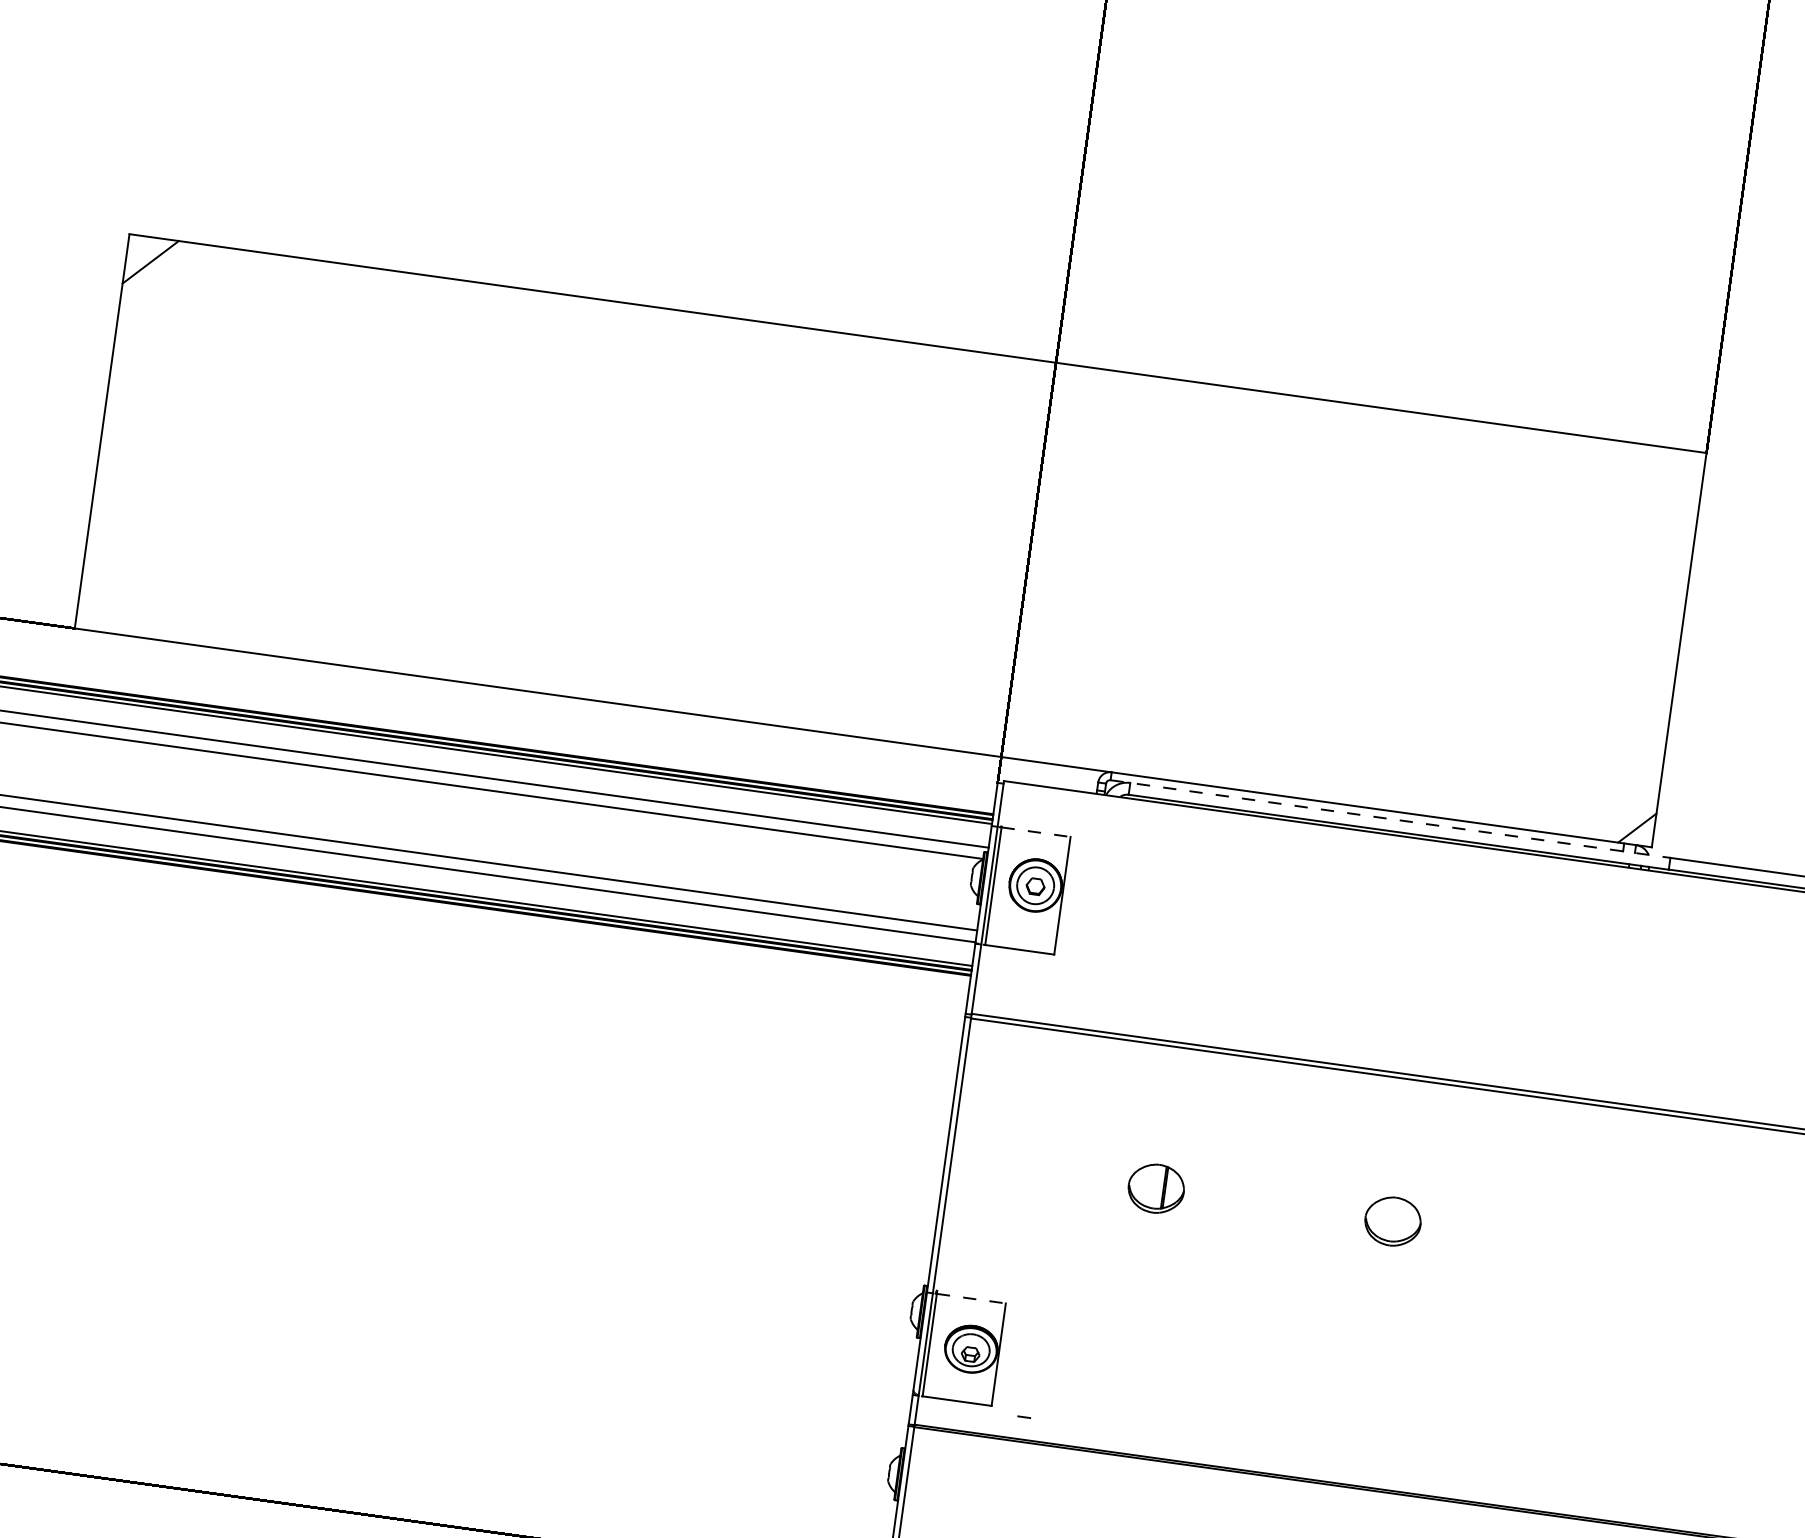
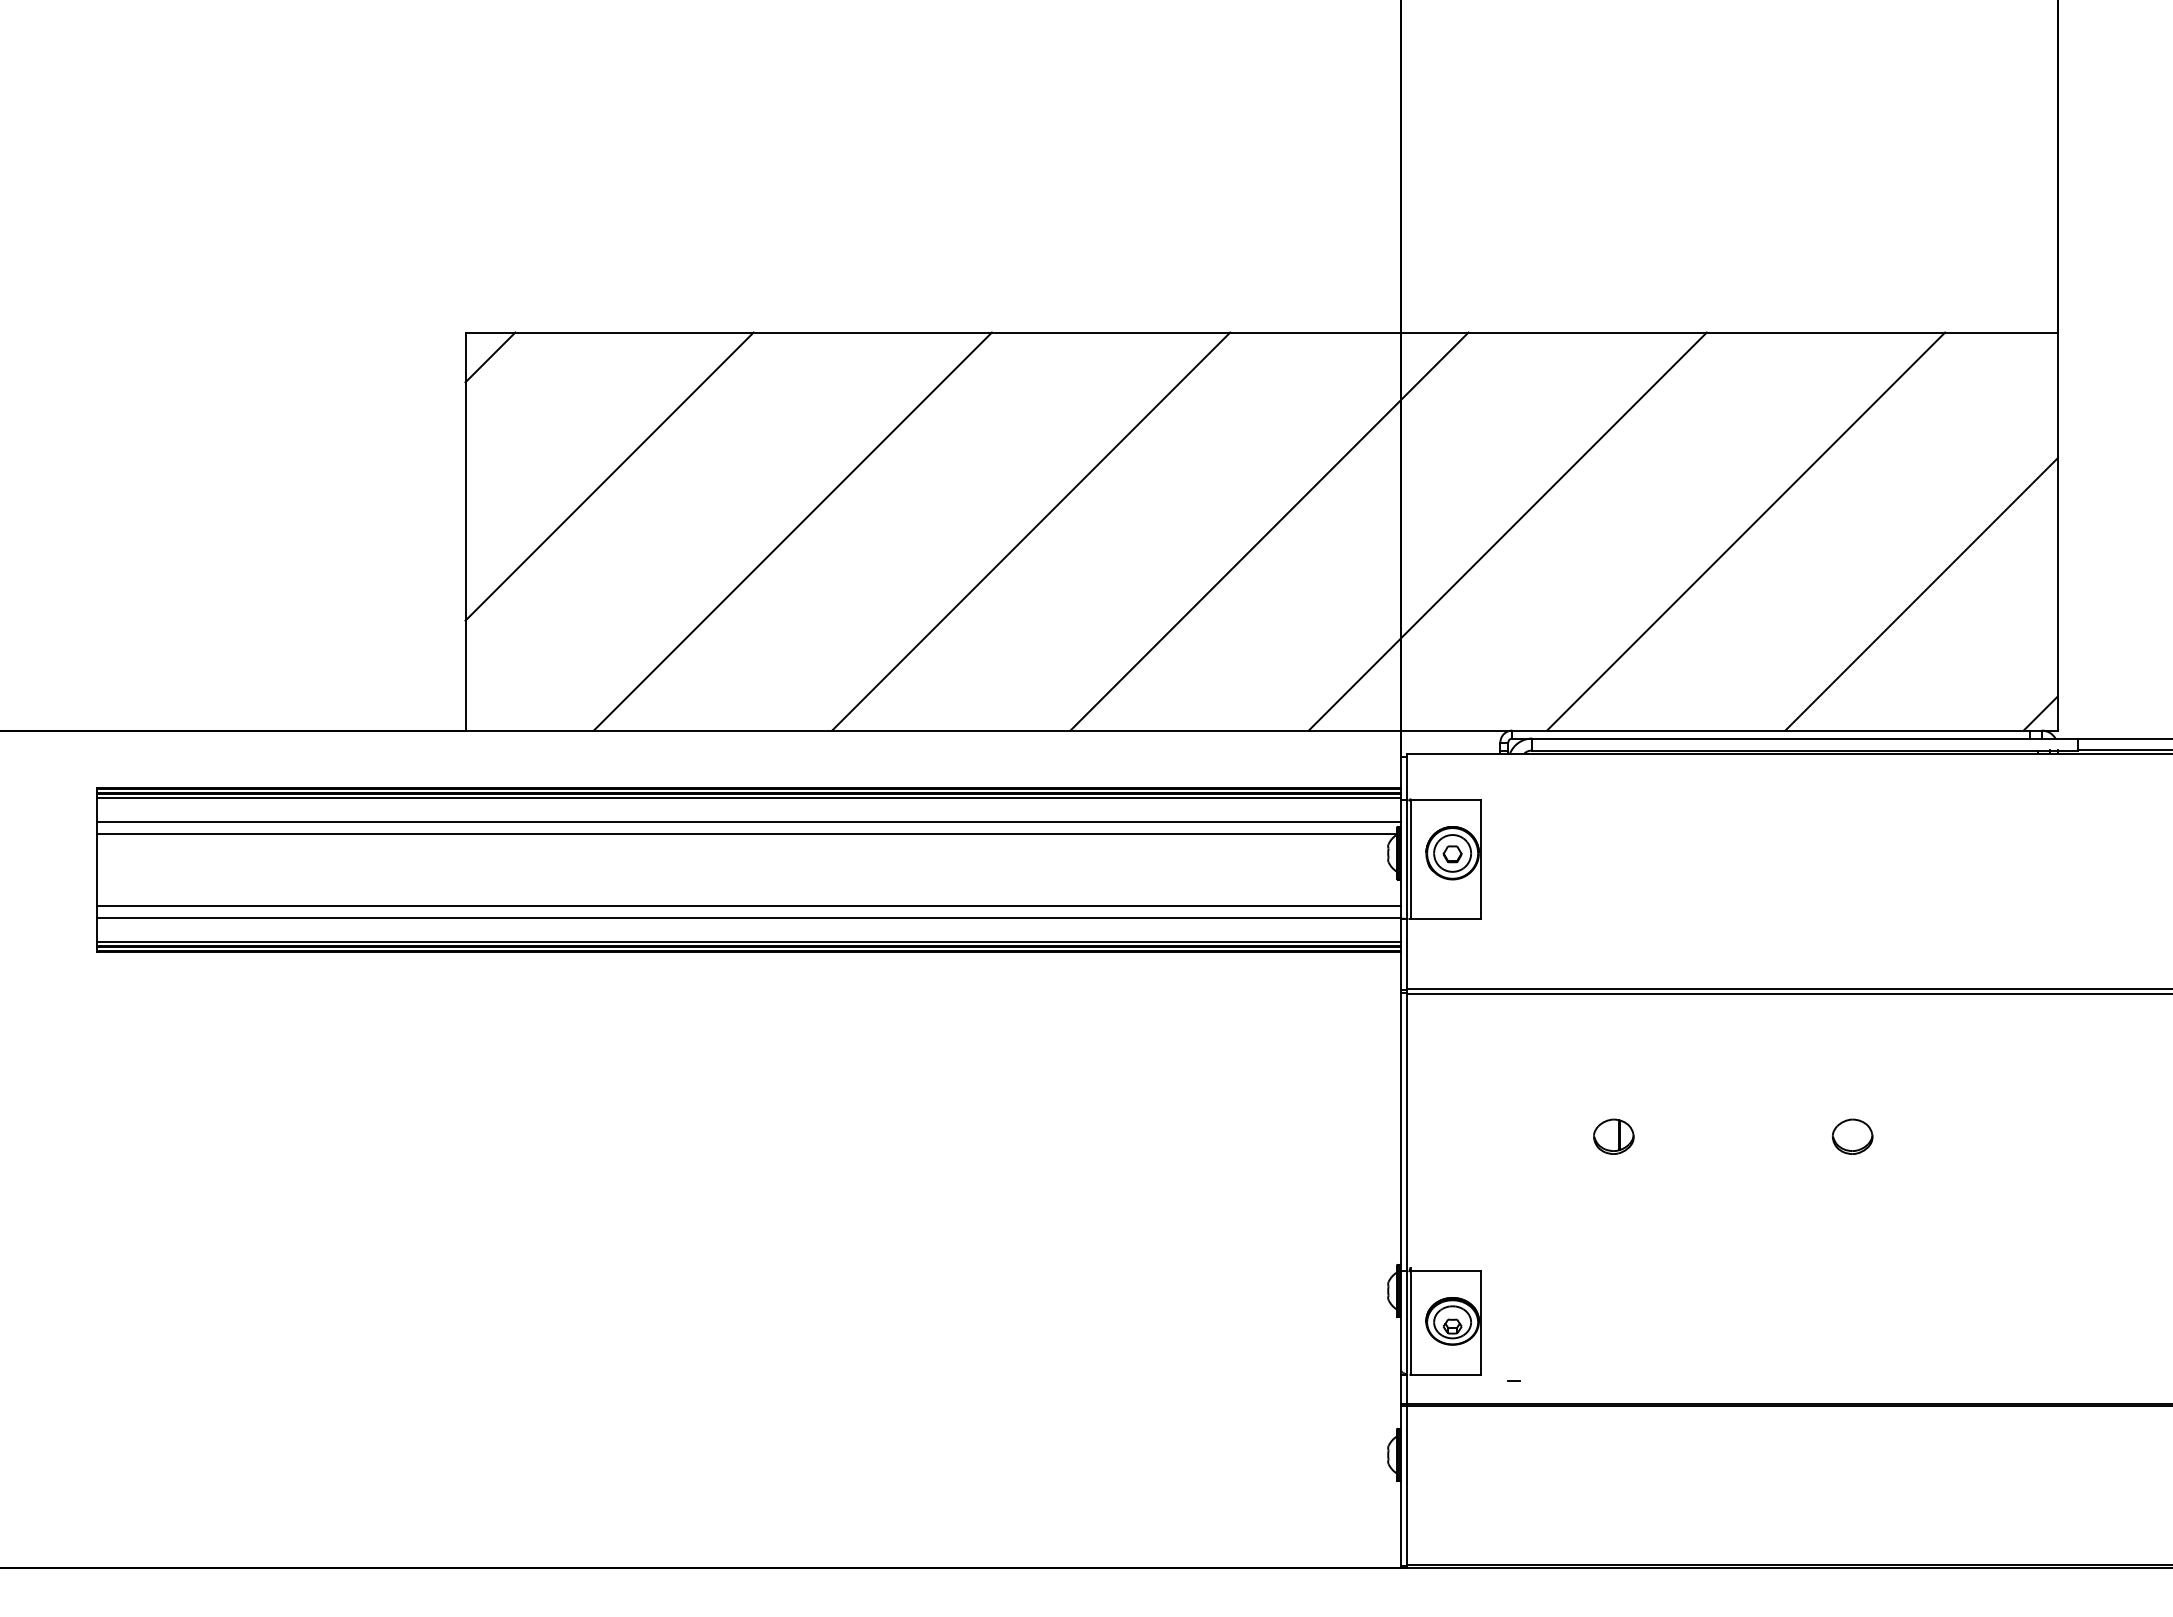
line: (252, 396) -> (609, 476), added
line: (426, 476) -> (792, 531), added
line: (662, 509) -> (1031, 531), added
line: (898, 541) -> (1269, 531), added
line: (1134, 574) -> (1507, 531), added
line: (1370, 607) -> (1746, 531), added
line: (1535, 693) -> (1921, 594), added
line: (1390, 818) -> (1794, 738), dashed -> solid
line: (1035, 832) -> (1445, 800), dashed -> solid
part: (1156, 1188) -> (1613, 1136), size x0.71
part: (1392, 1221) -> (1852, 1136), size x0.71
line: (971, 1298) -> (1445, 1271), dashed -> solid

